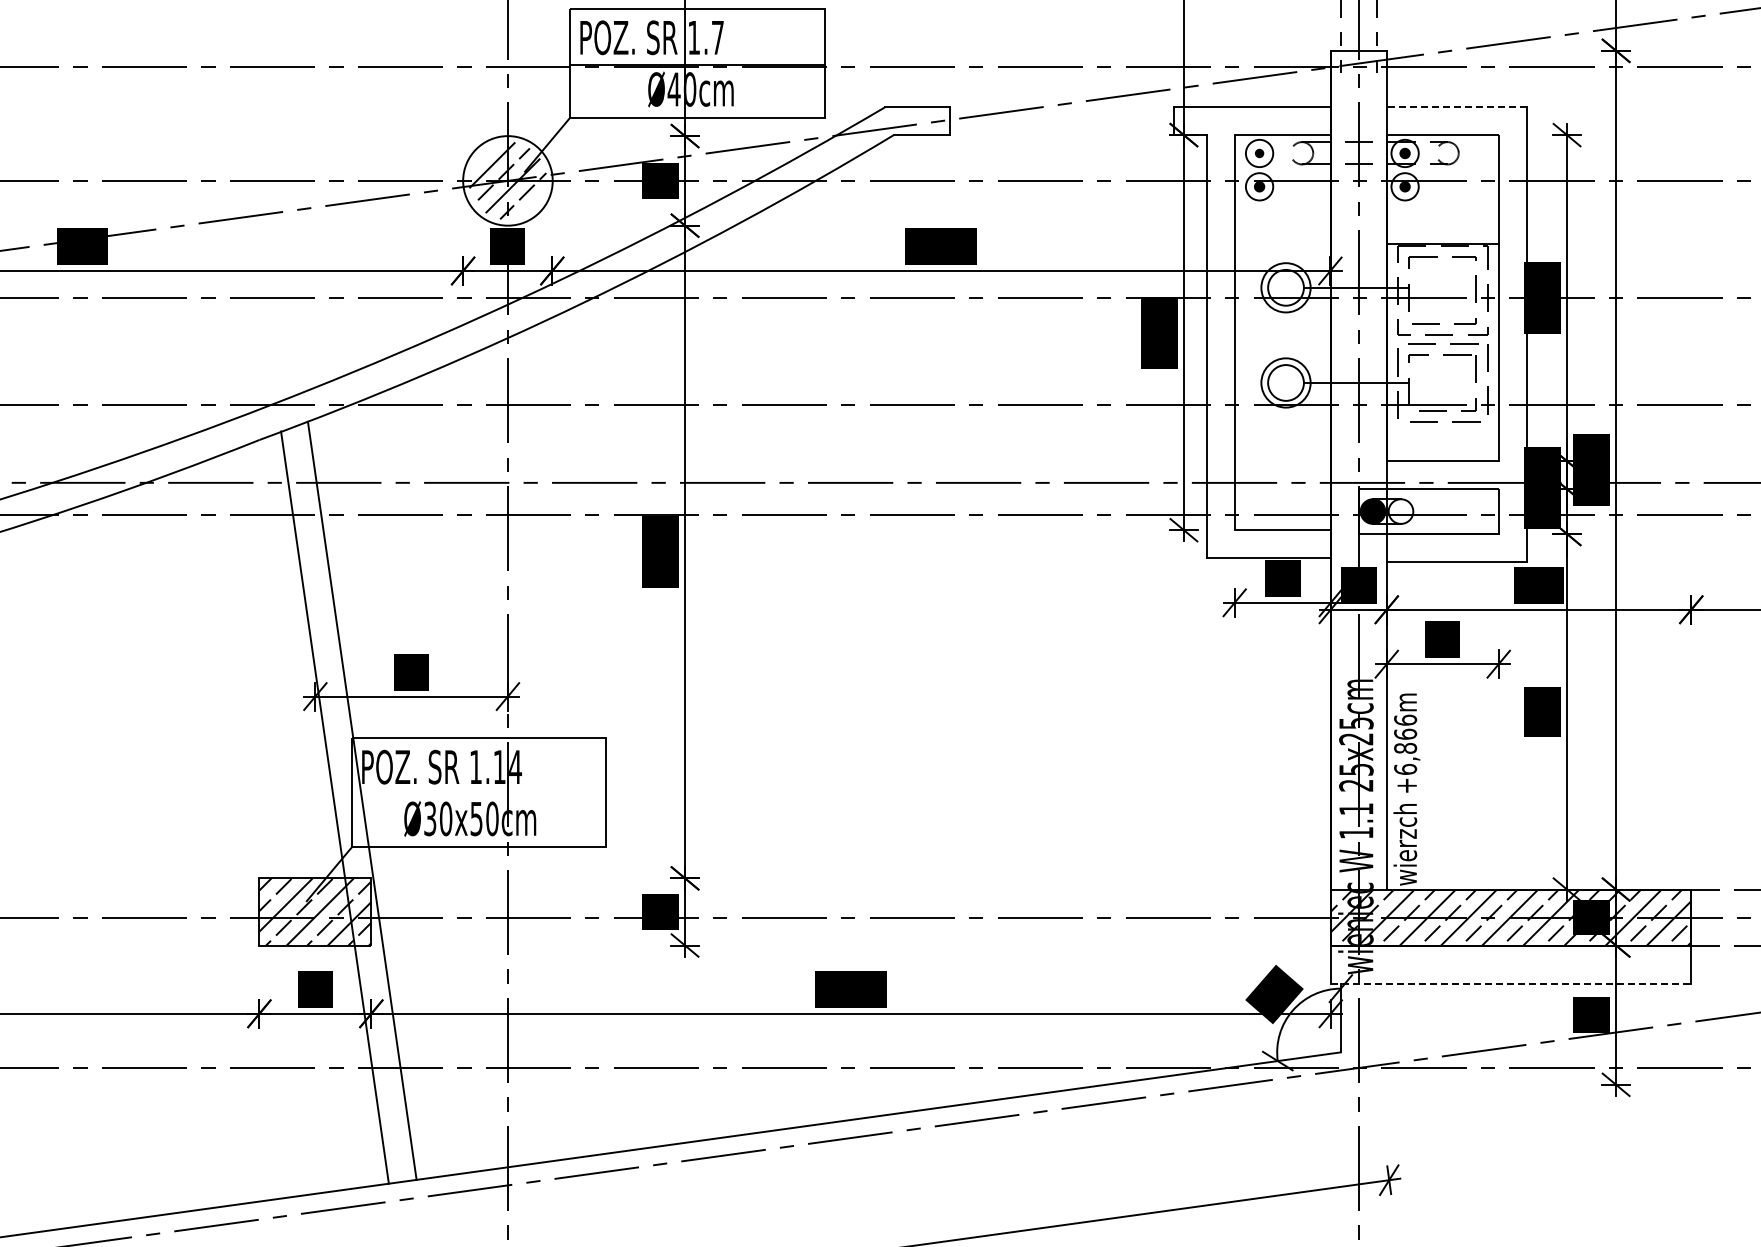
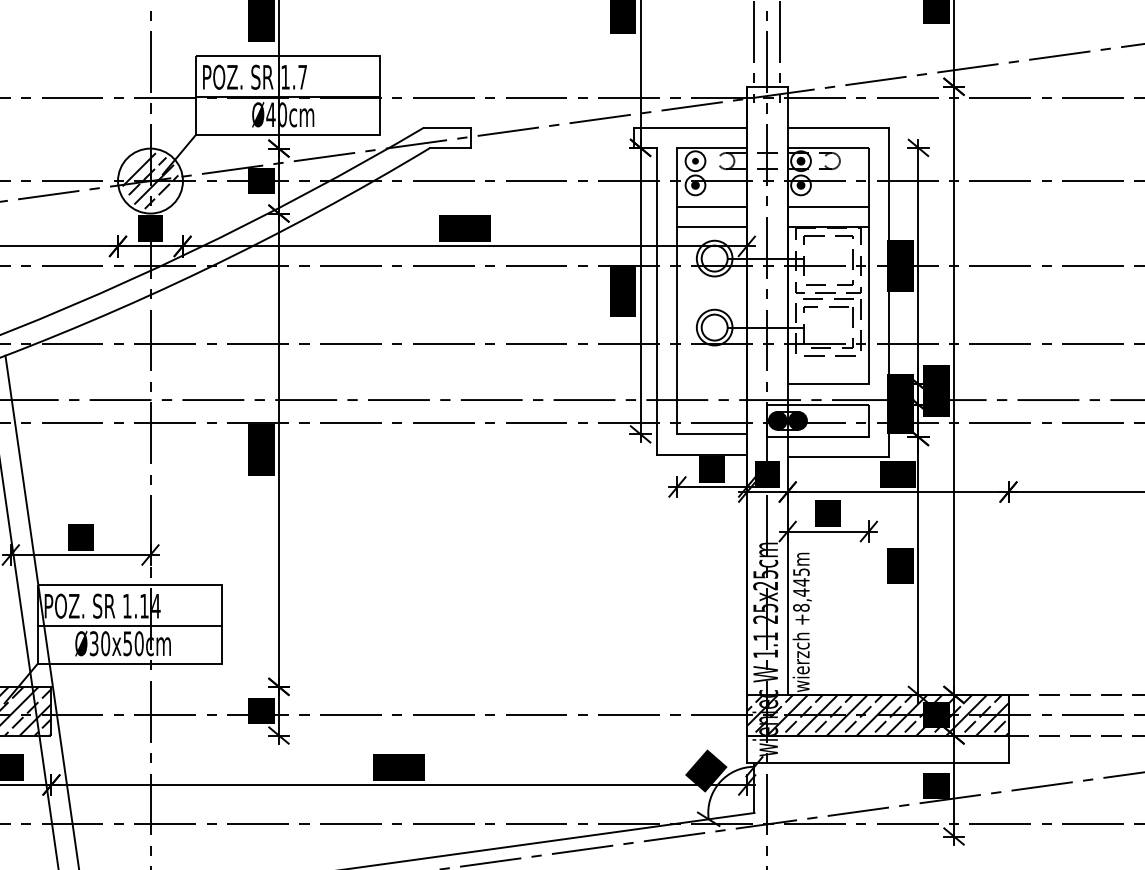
line: (1456, 107) -> (838, 127), dashed -> solid
line: (1282, 216) -> (712, 206), added
line: (1442, 216) -> (828, 206), added
line: (1282, 243) -> (712, 226), added
fill: (1400, 511) -> (797, 420), added
text: (1405, 744) -> (801, 589), +6,866m -> +8,445m
line: (479, 794) -> (129, 626), added
line: (1511, 983) -> (878, 763), dashed -> solid

